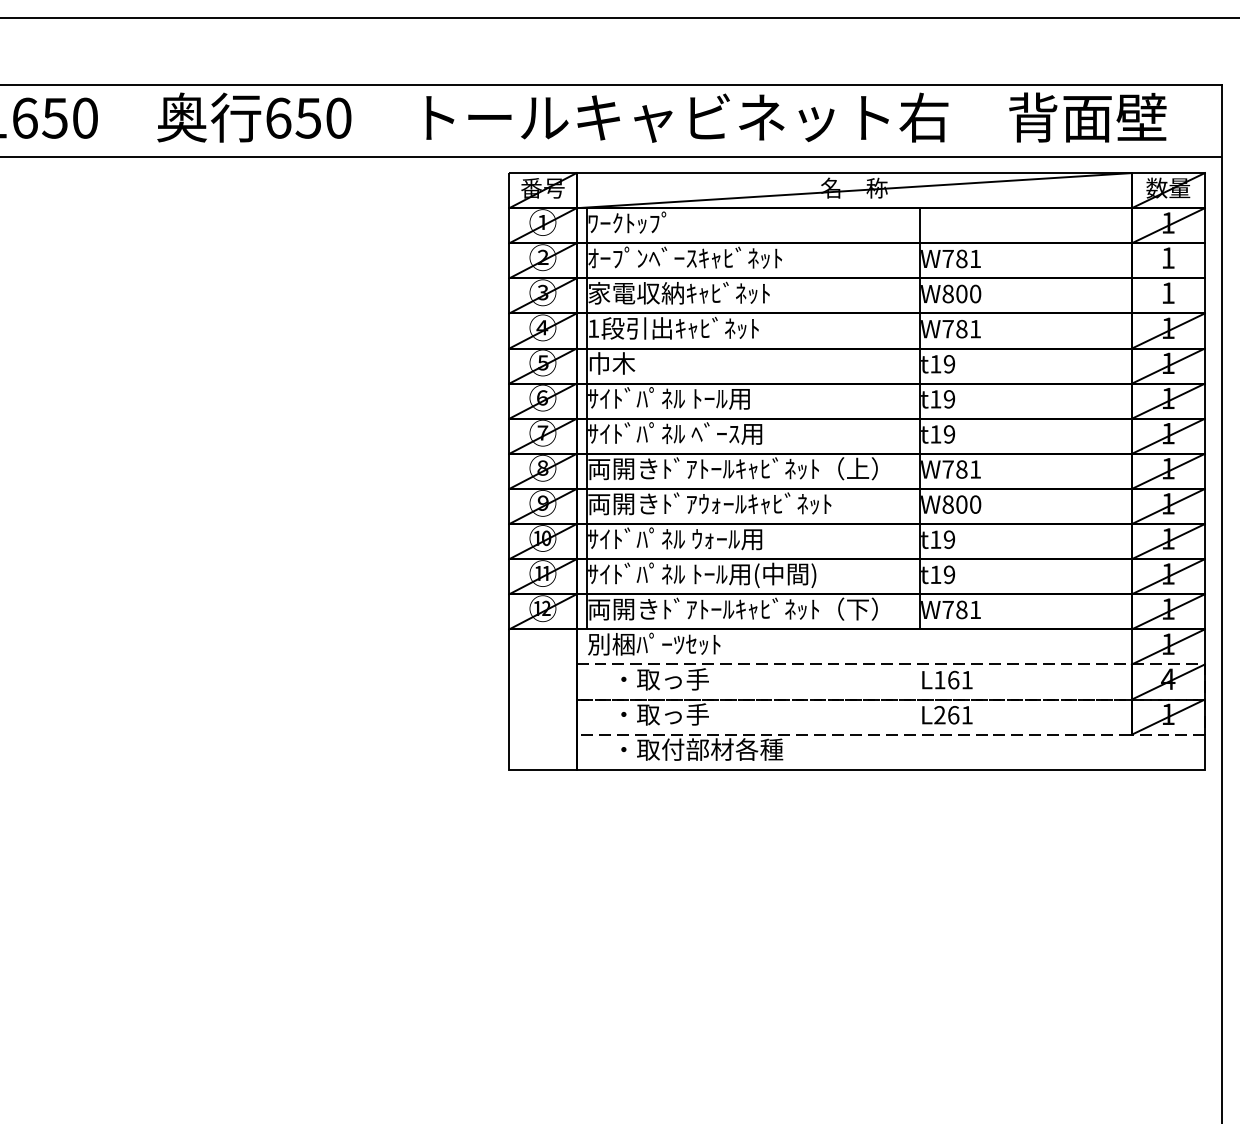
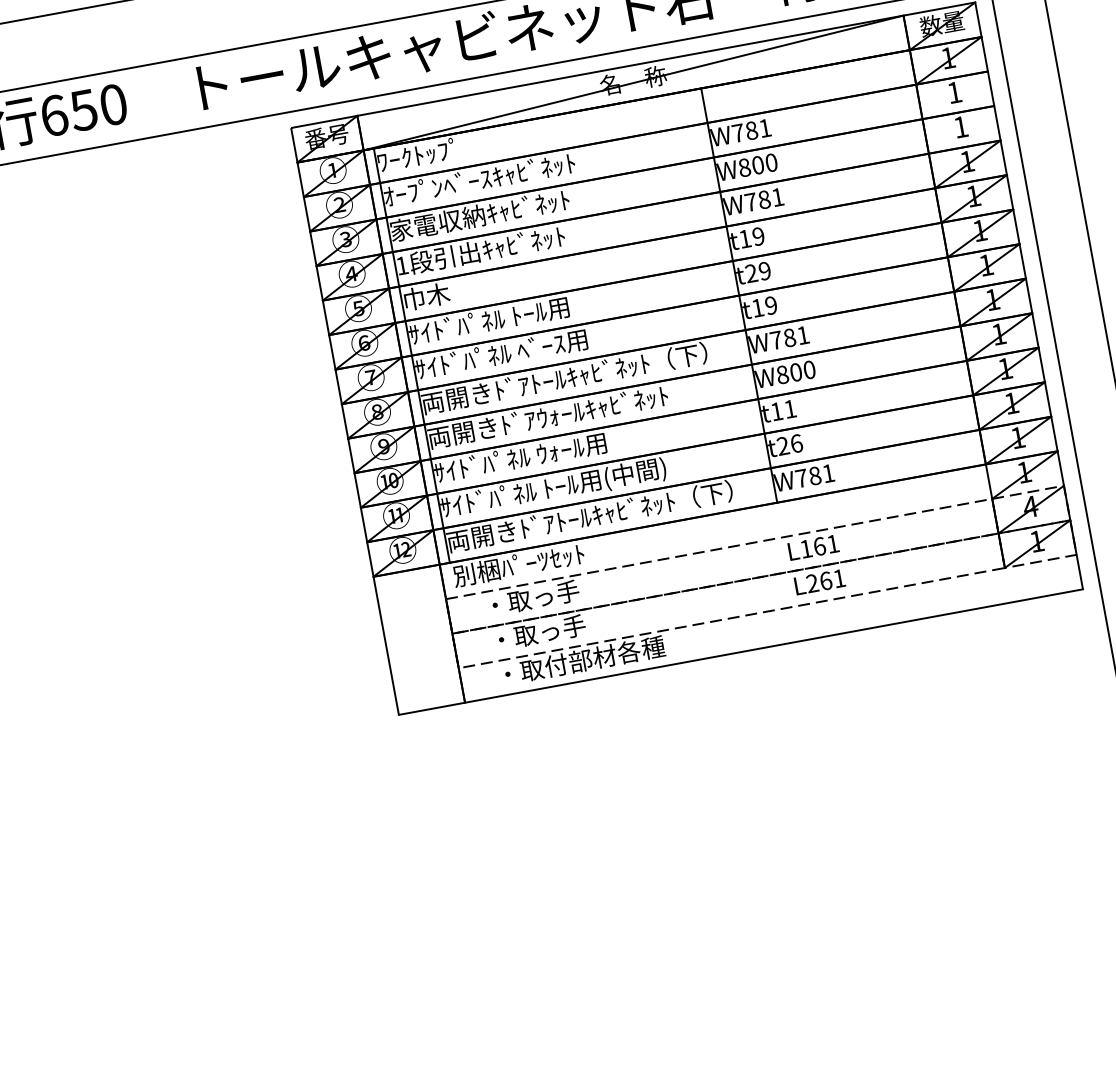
text: (935, 399) -> (751, 273), t19 -> t29
text: (858, 468) -> (687, 355), 両開きﾄﾞｱﾄｰﾙｷｬﾋﾞﾈｯﾄ（上） -> 両開きﾄﾞｱﾄｰﾙｷｬﾋﾞﾈｯﾄ（下）
text: (949, 539) -> (790, 408), t19 -> t11
text: (942, 574) -> (789, 444), t19 -> t26

